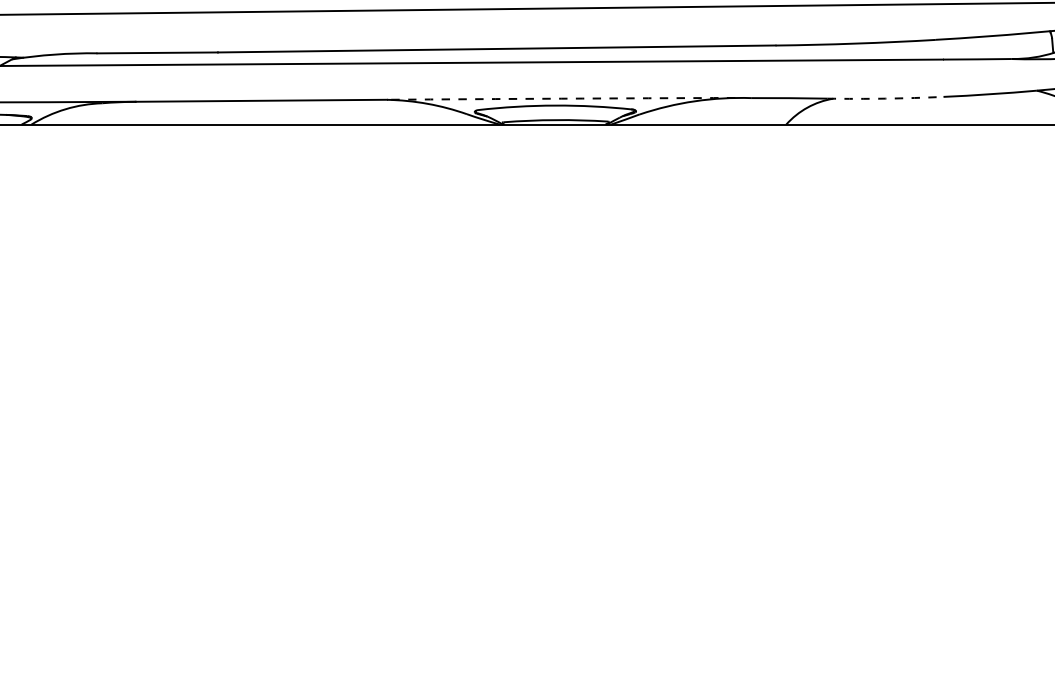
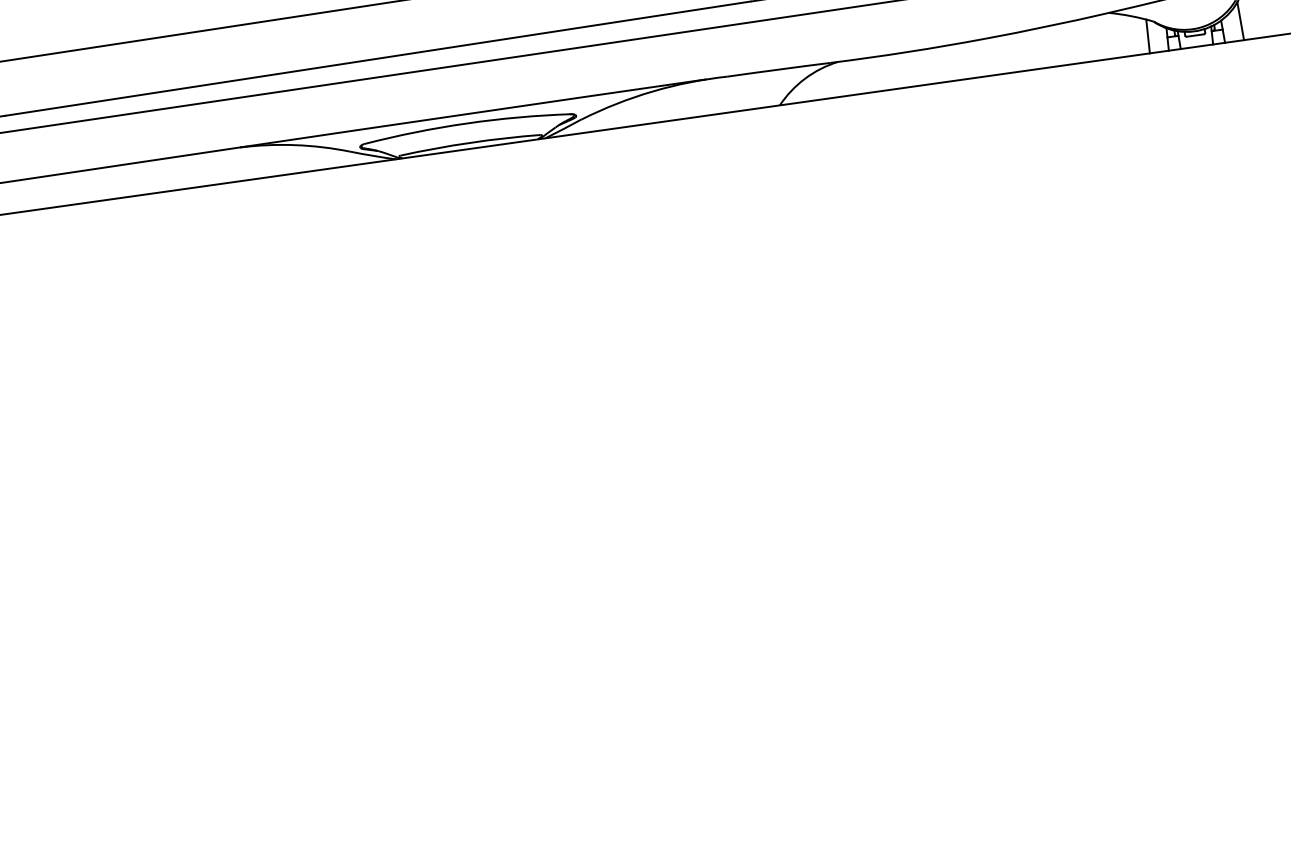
arc: (561, 98) -> (473, 112), dashed -> solid
arc: (885, 98) -> (907, 51), dashed -> solid

